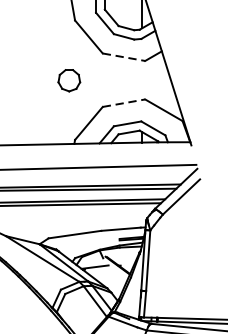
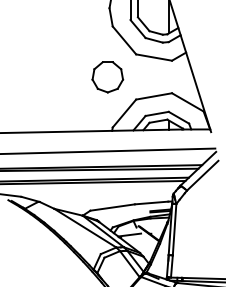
line: (124, 57) -> (154, 57), dashed -> solid
part: (68, 80) -> (107, 77), size x1.67
line: (124, 103) -> (154, 96), dashed -> solid

